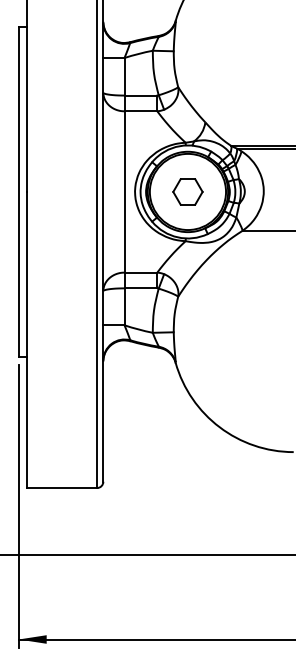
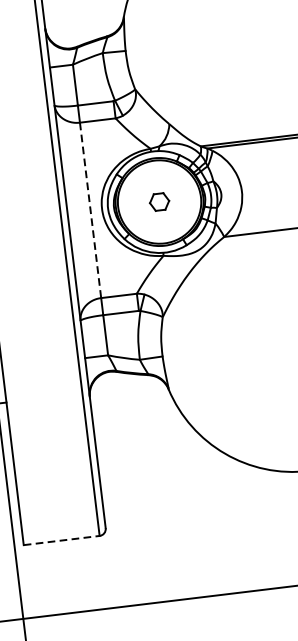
line: (124, 191) -> (90, 209), solid -> dashed
part: (187, 191) -> (159, 201), size x0.6
line: (62, 488) -> (62, 540), solid -> dashed

